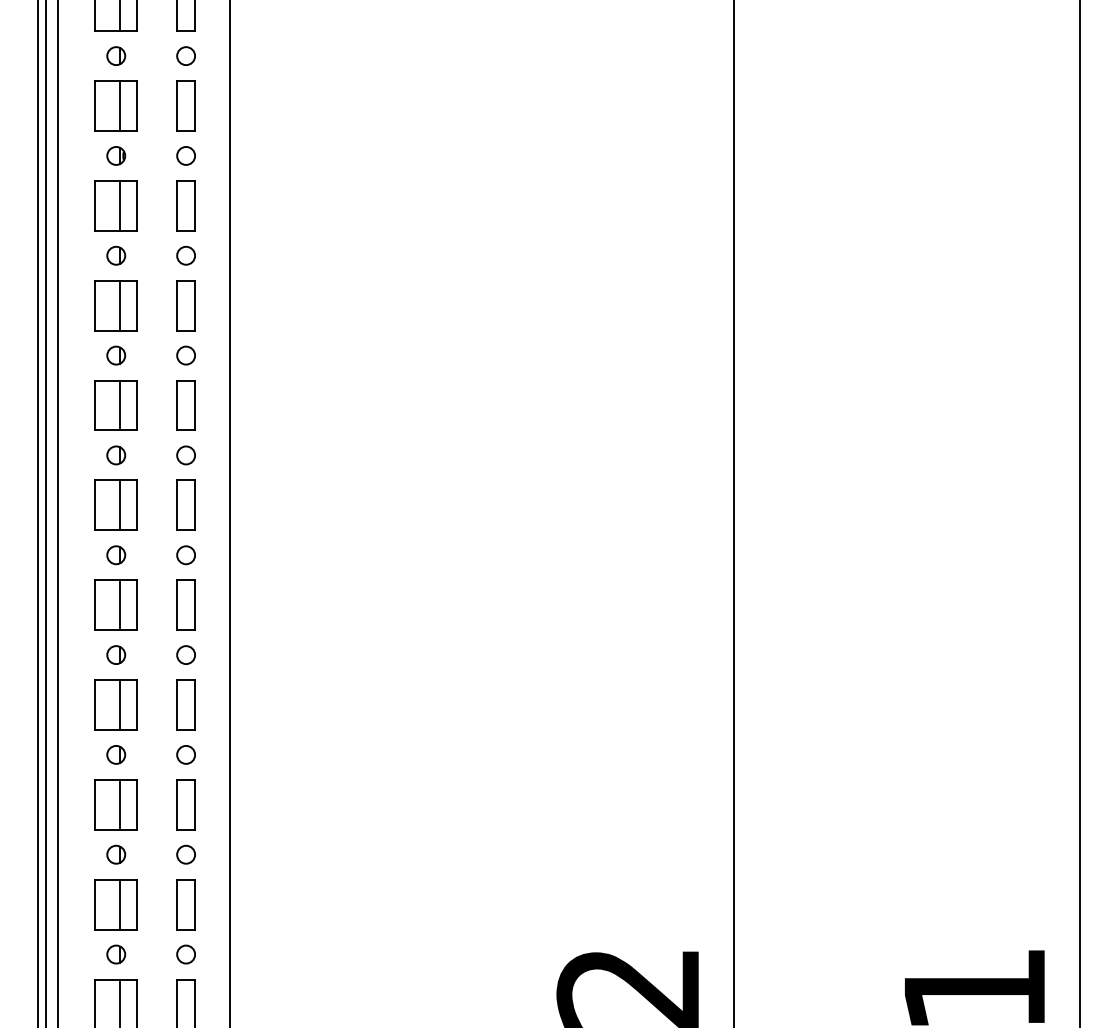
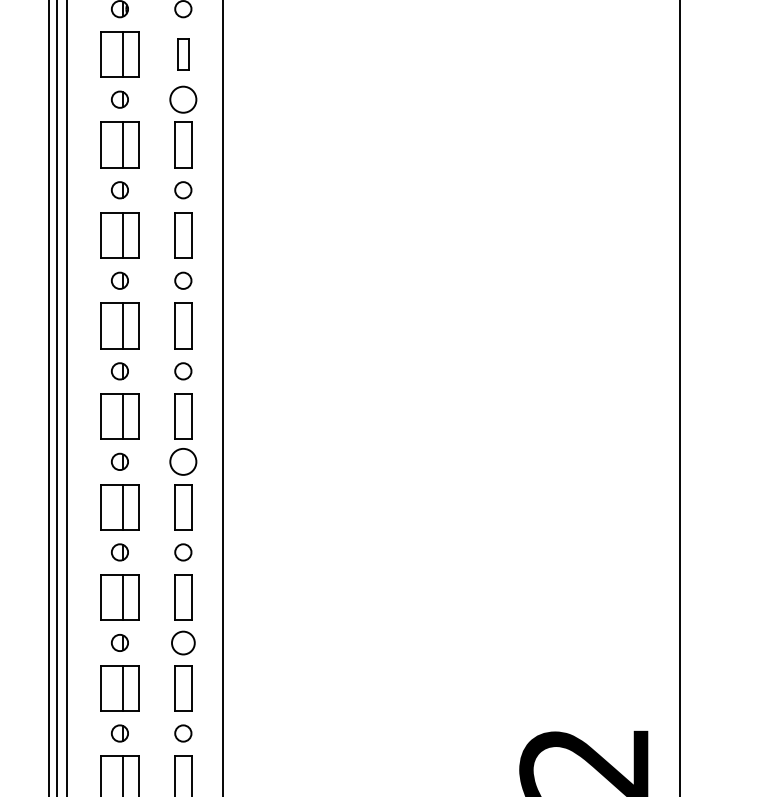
part: (185, 205) -> (182, 54), size x0.7
circle: (186, 255) -> (183, 99), size x1.6
circle: (186, 655) -> (183, 462), size x1.6
circle: (185, 854) -> (182, 642), size x1.4

